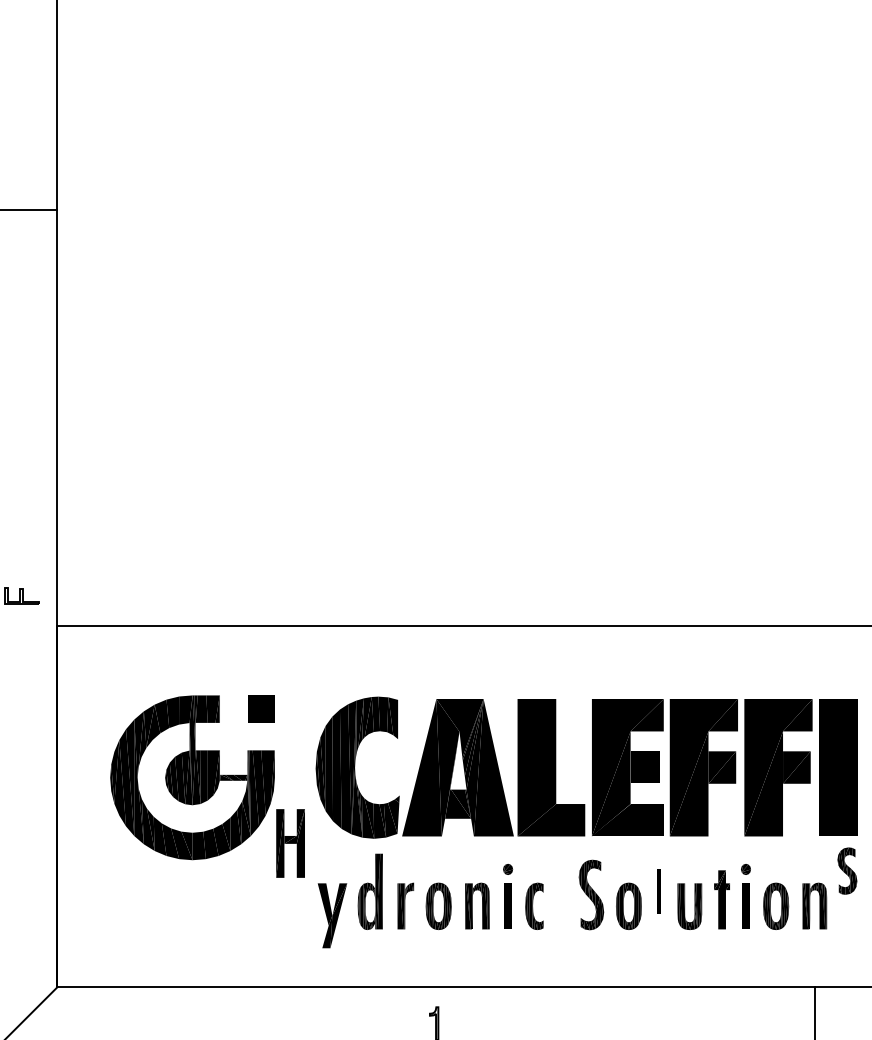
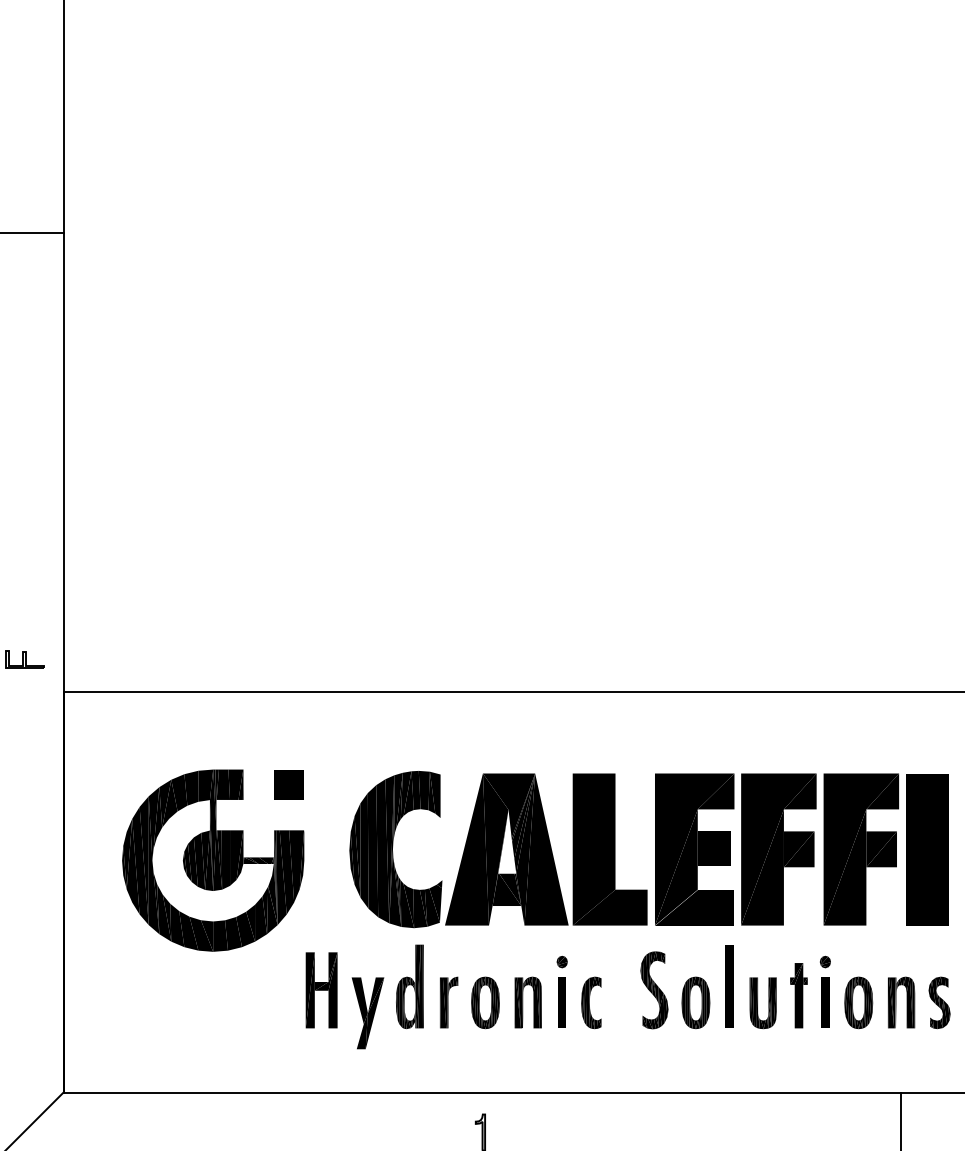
part: (290, 843) -> (321, 990), moved
part: (847, 870) -> (939, 1002), moved
part: (659, 891) -> (729, 986), size x1.67

